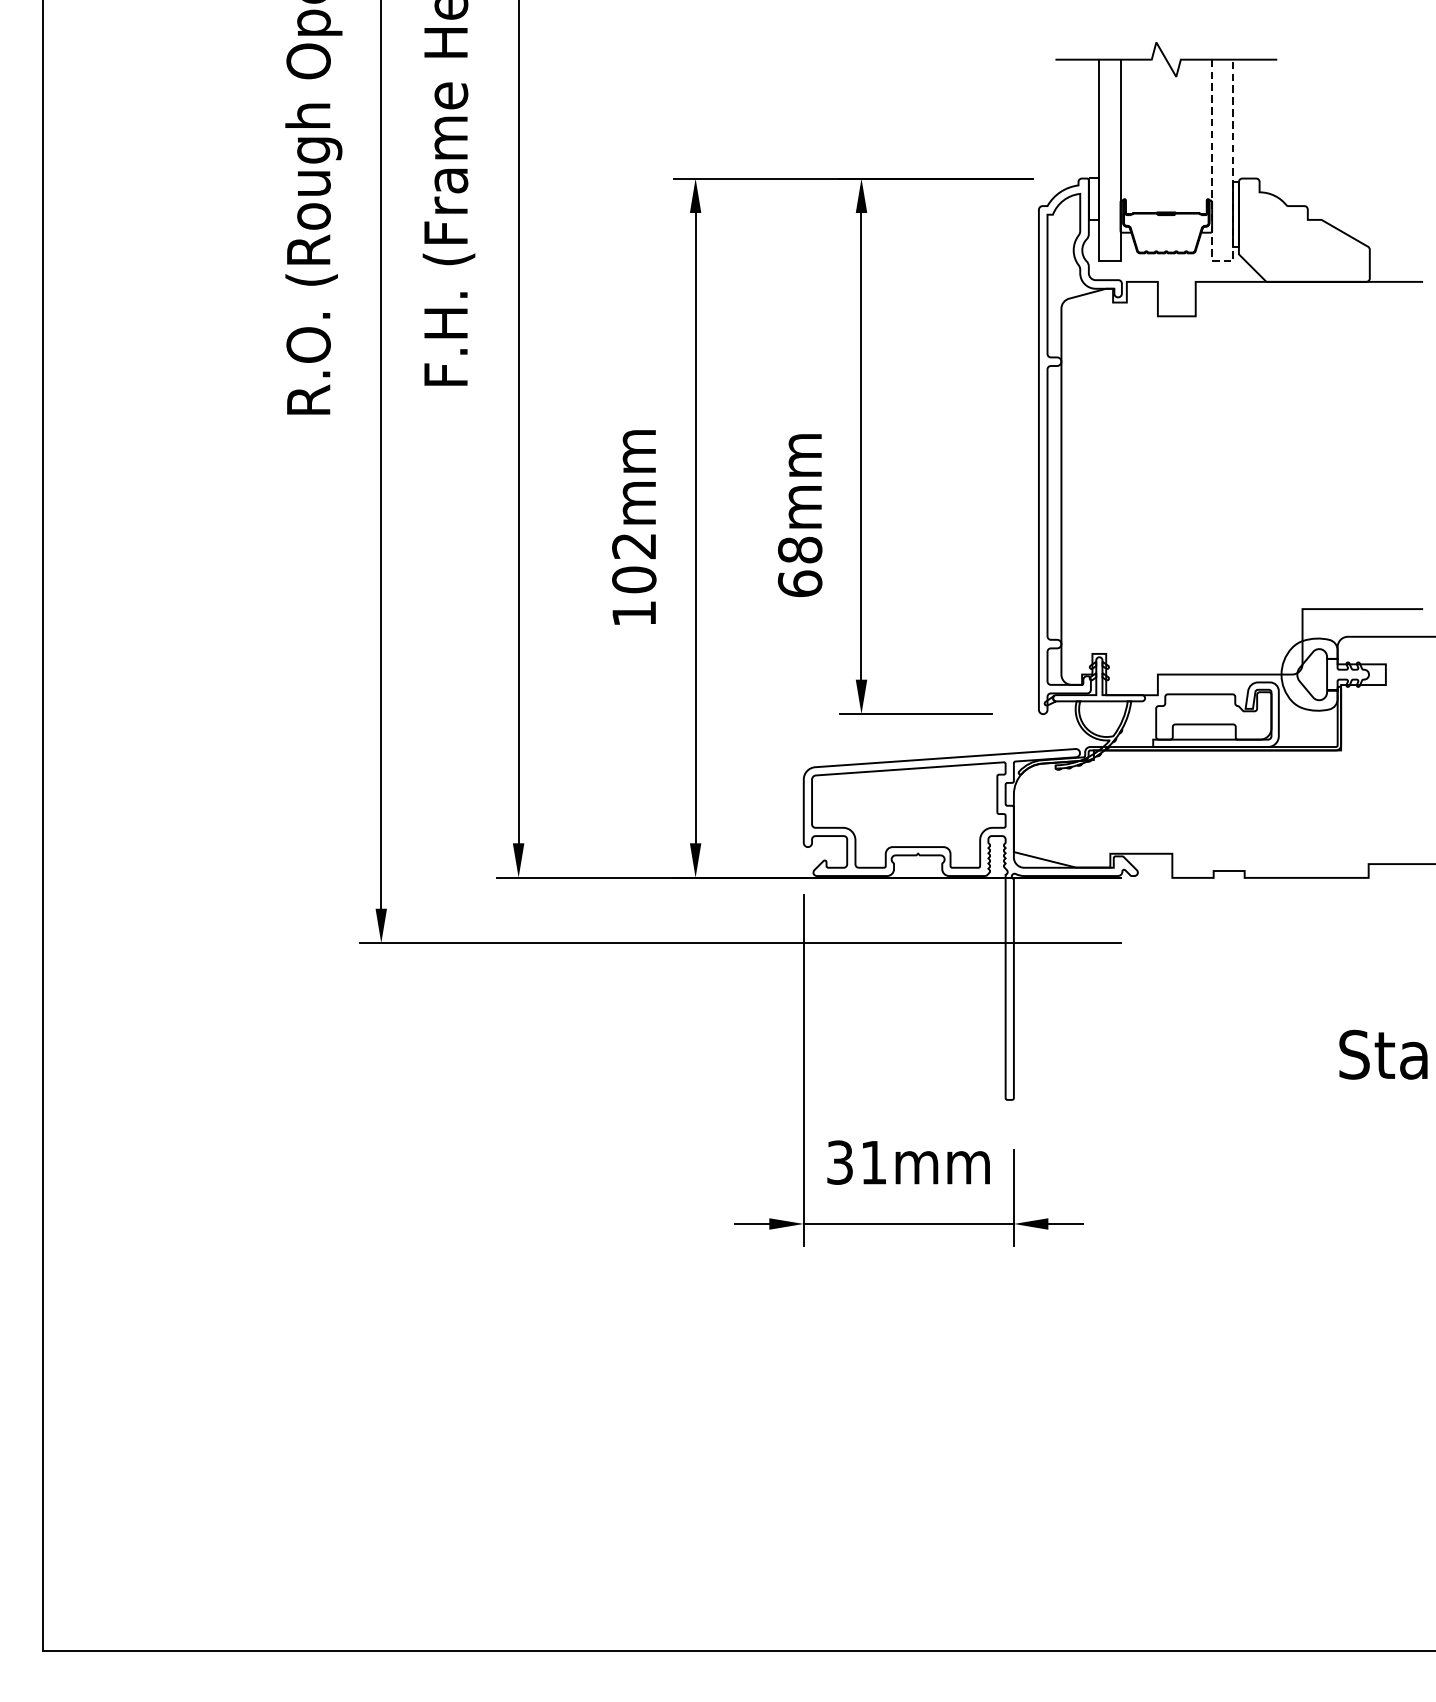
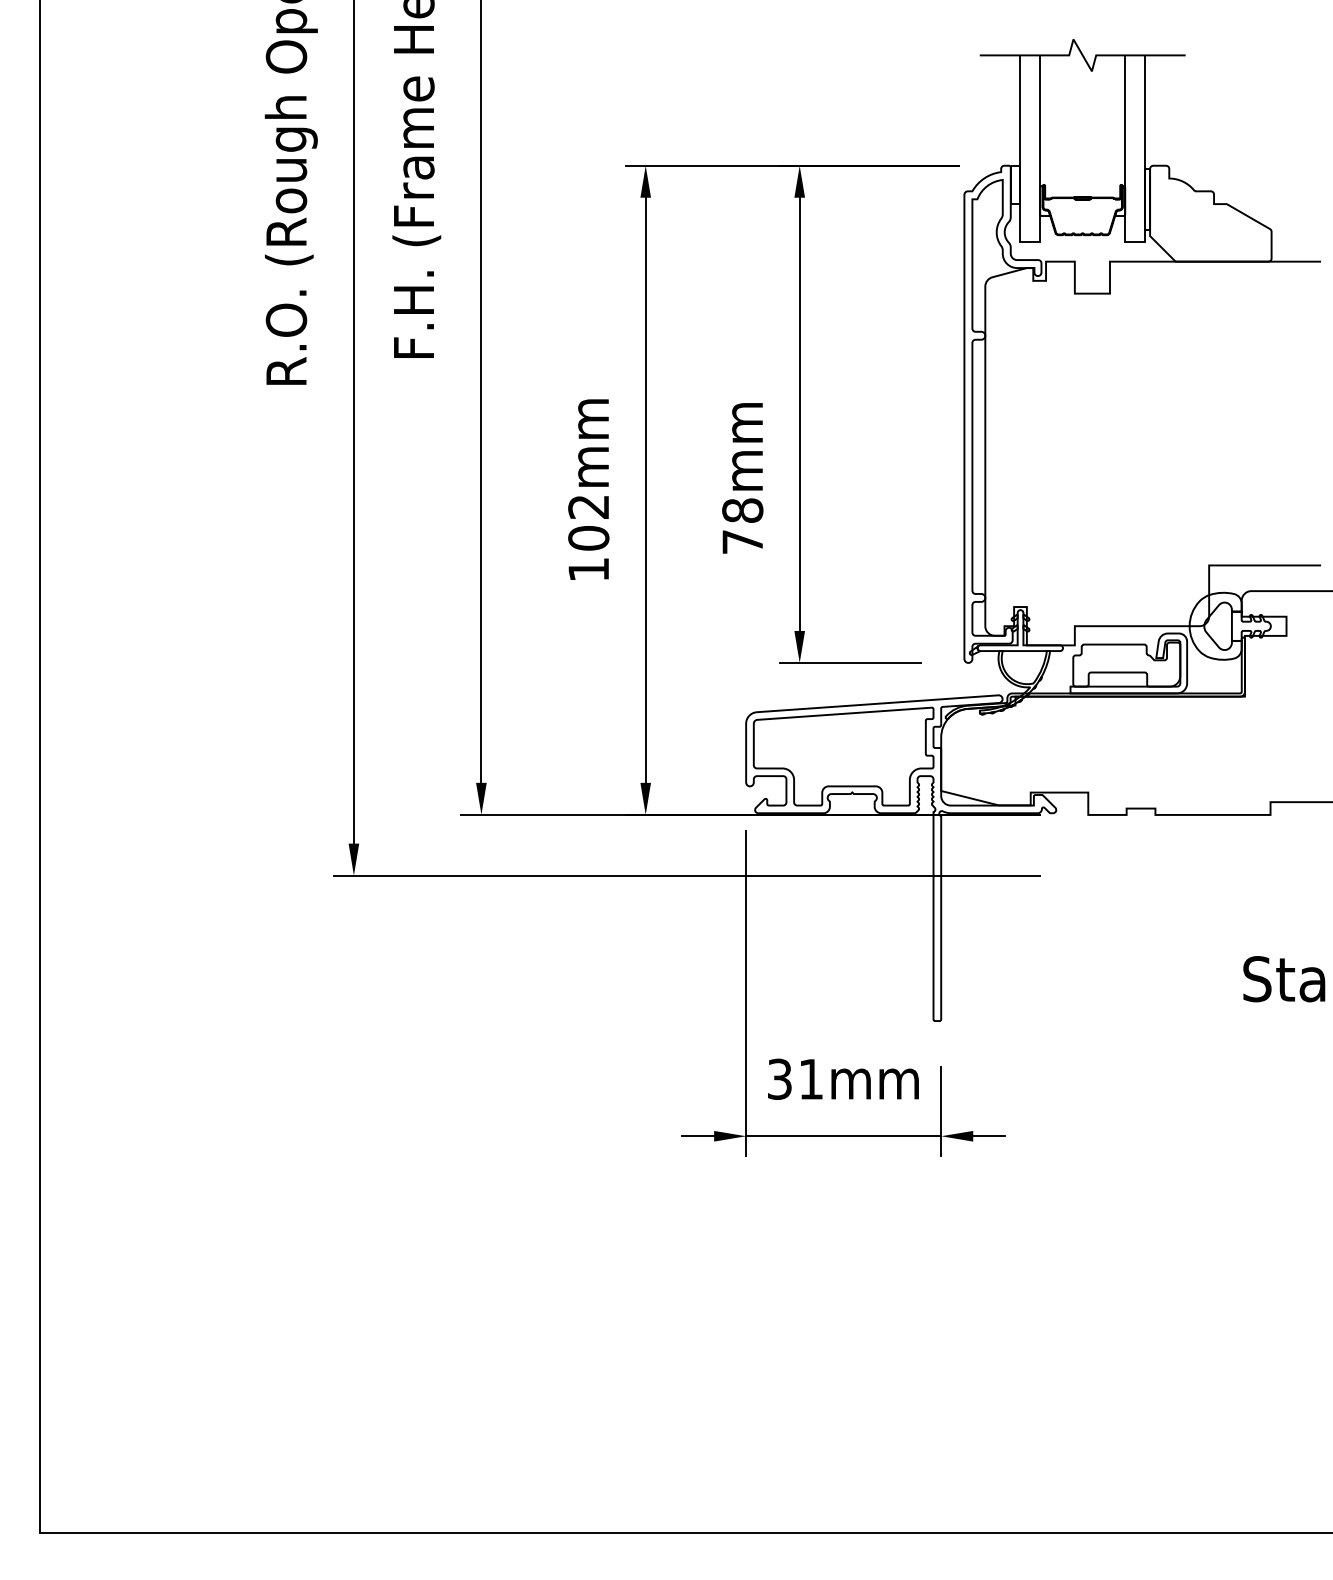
line: (1223, 261) -> (1135, 242), dashed -> solid
text: (799, 583) -> (742, 541), 68mm -> 78mm

